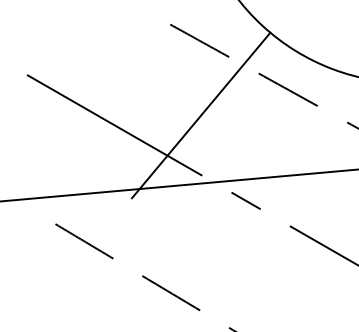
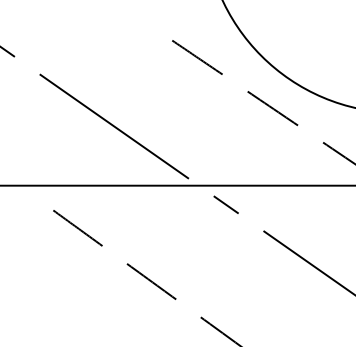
line: (200, 115) -> (192, 124), removed

